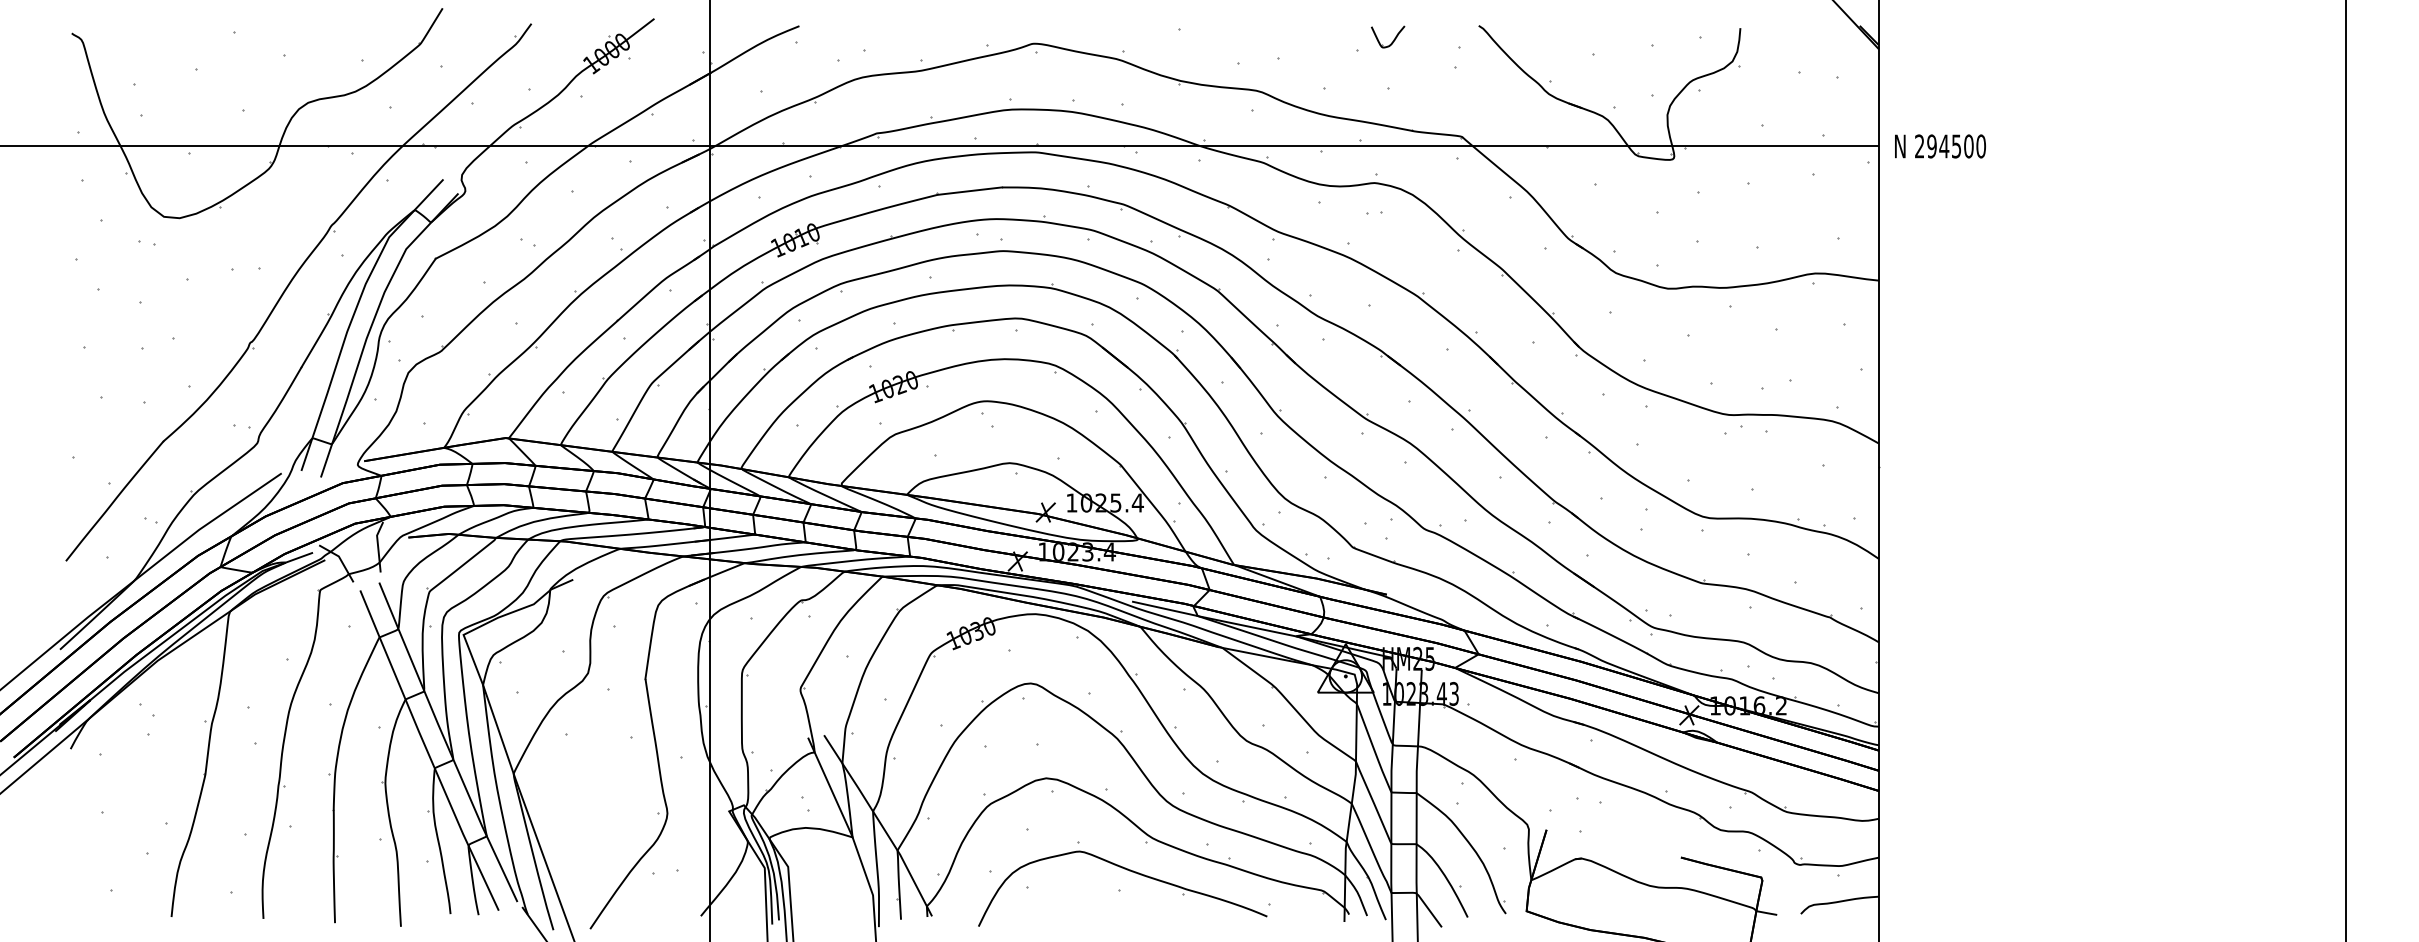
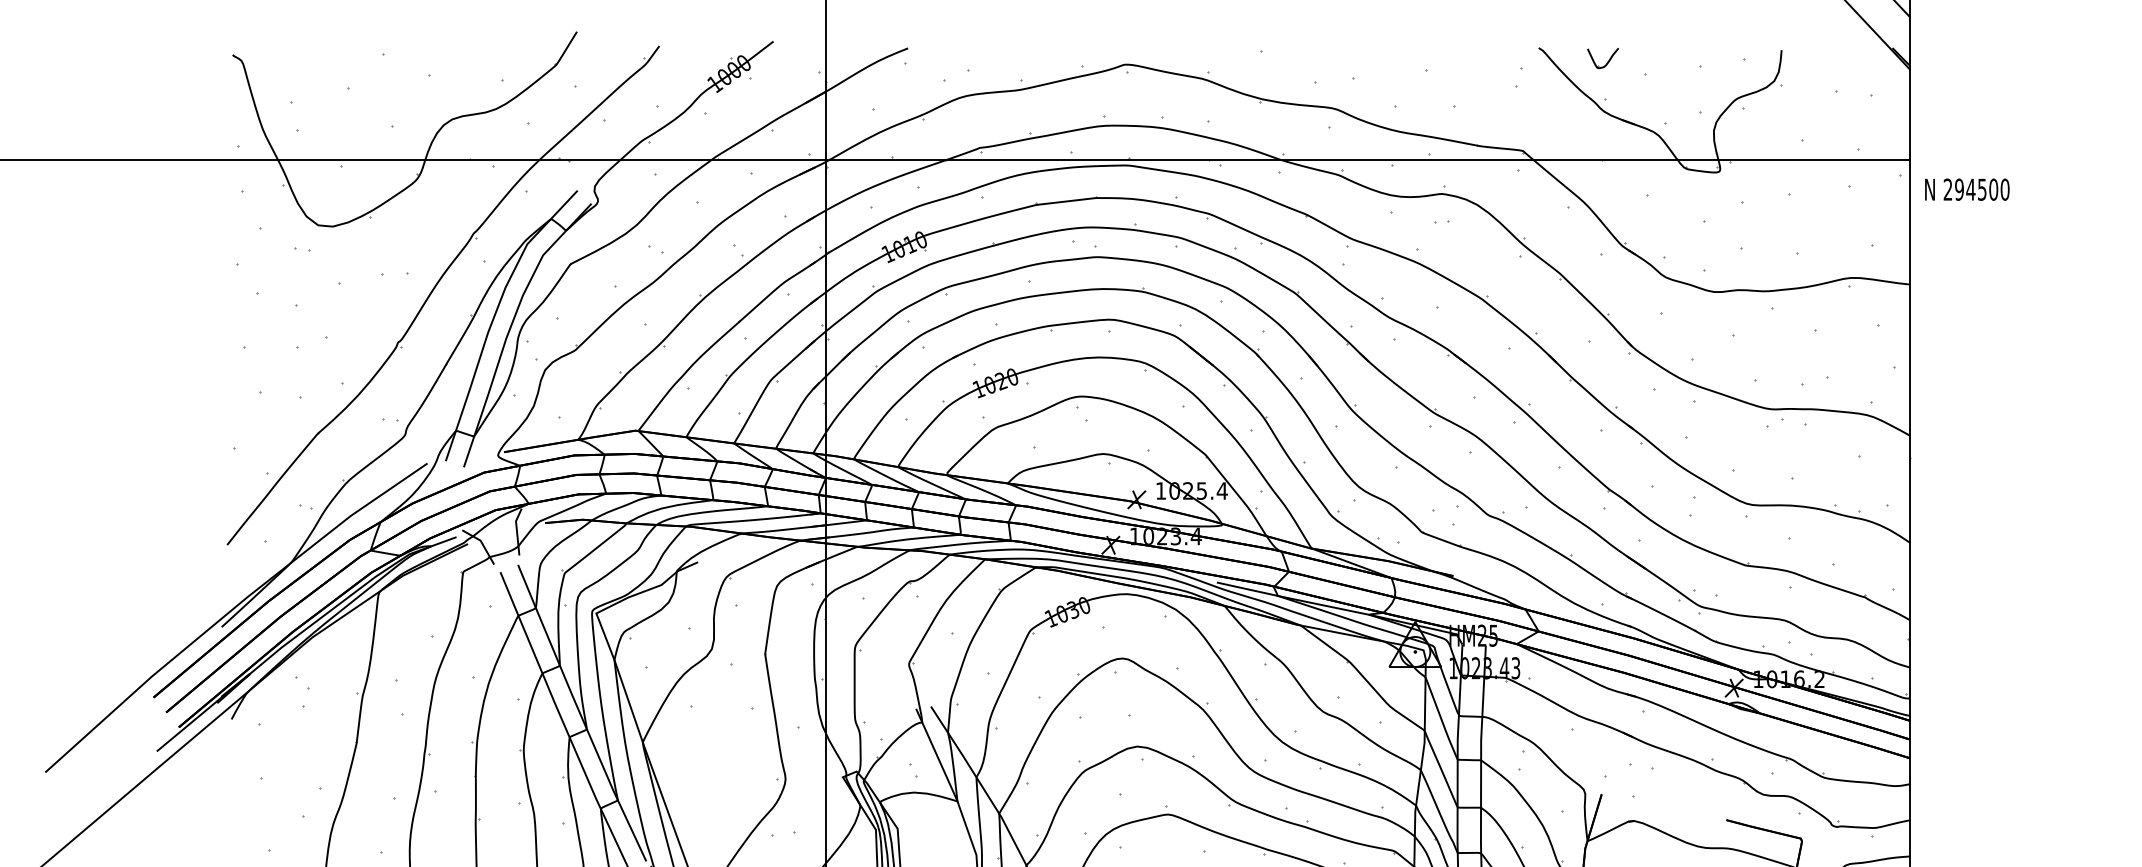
part: (1388, 36) -> (1603, 57), moved
text: (1940, 146) -> (1967, 189), moved

